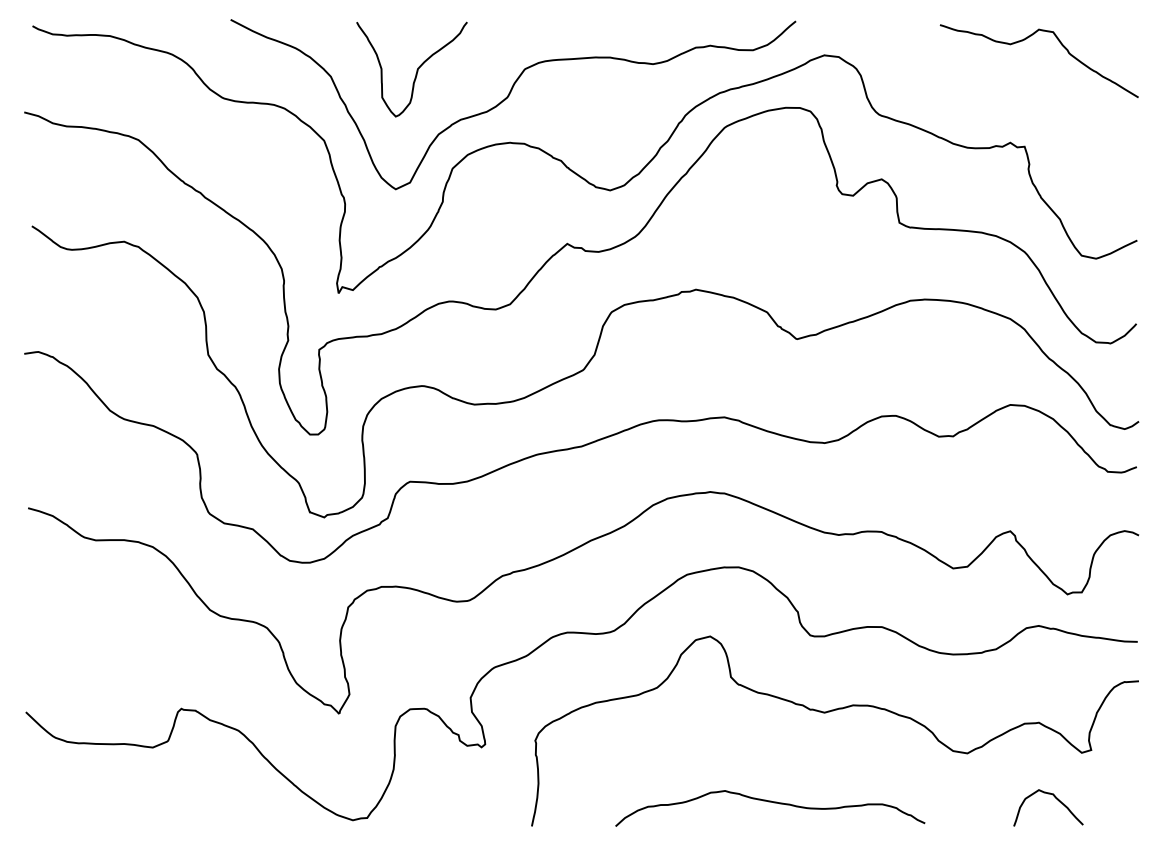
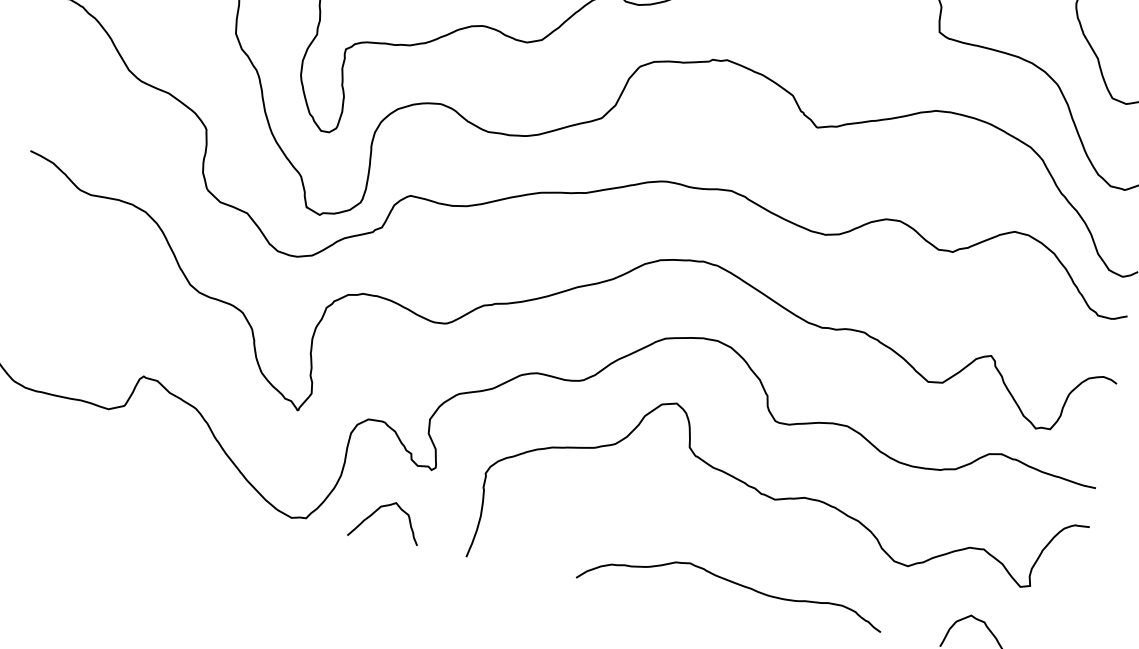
curve: (436, 797) -> (377, 510), added
curve: (770, 802) -> (732, 583), moved

